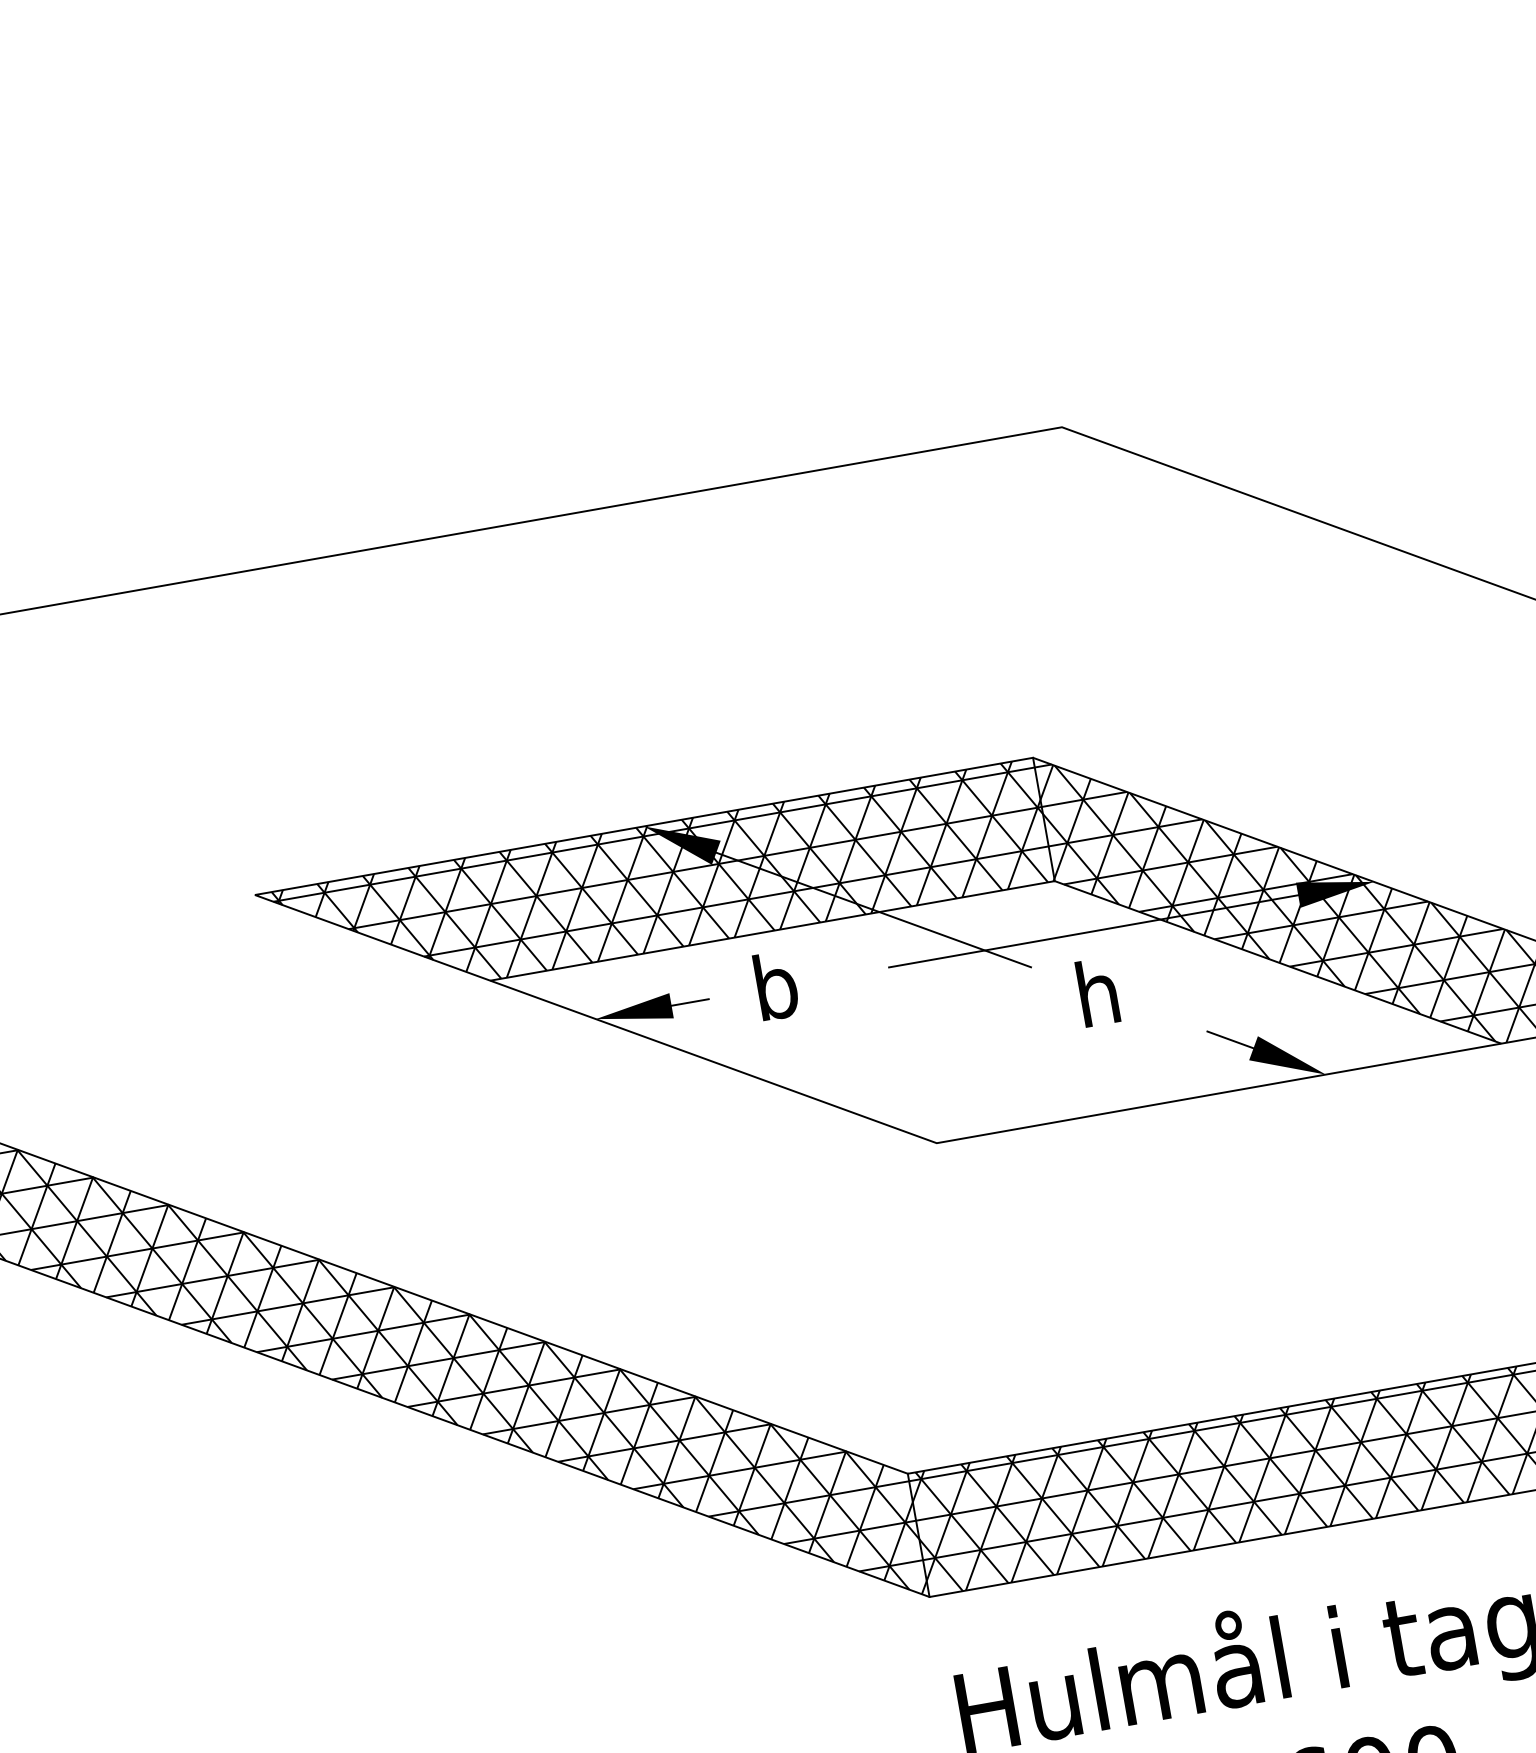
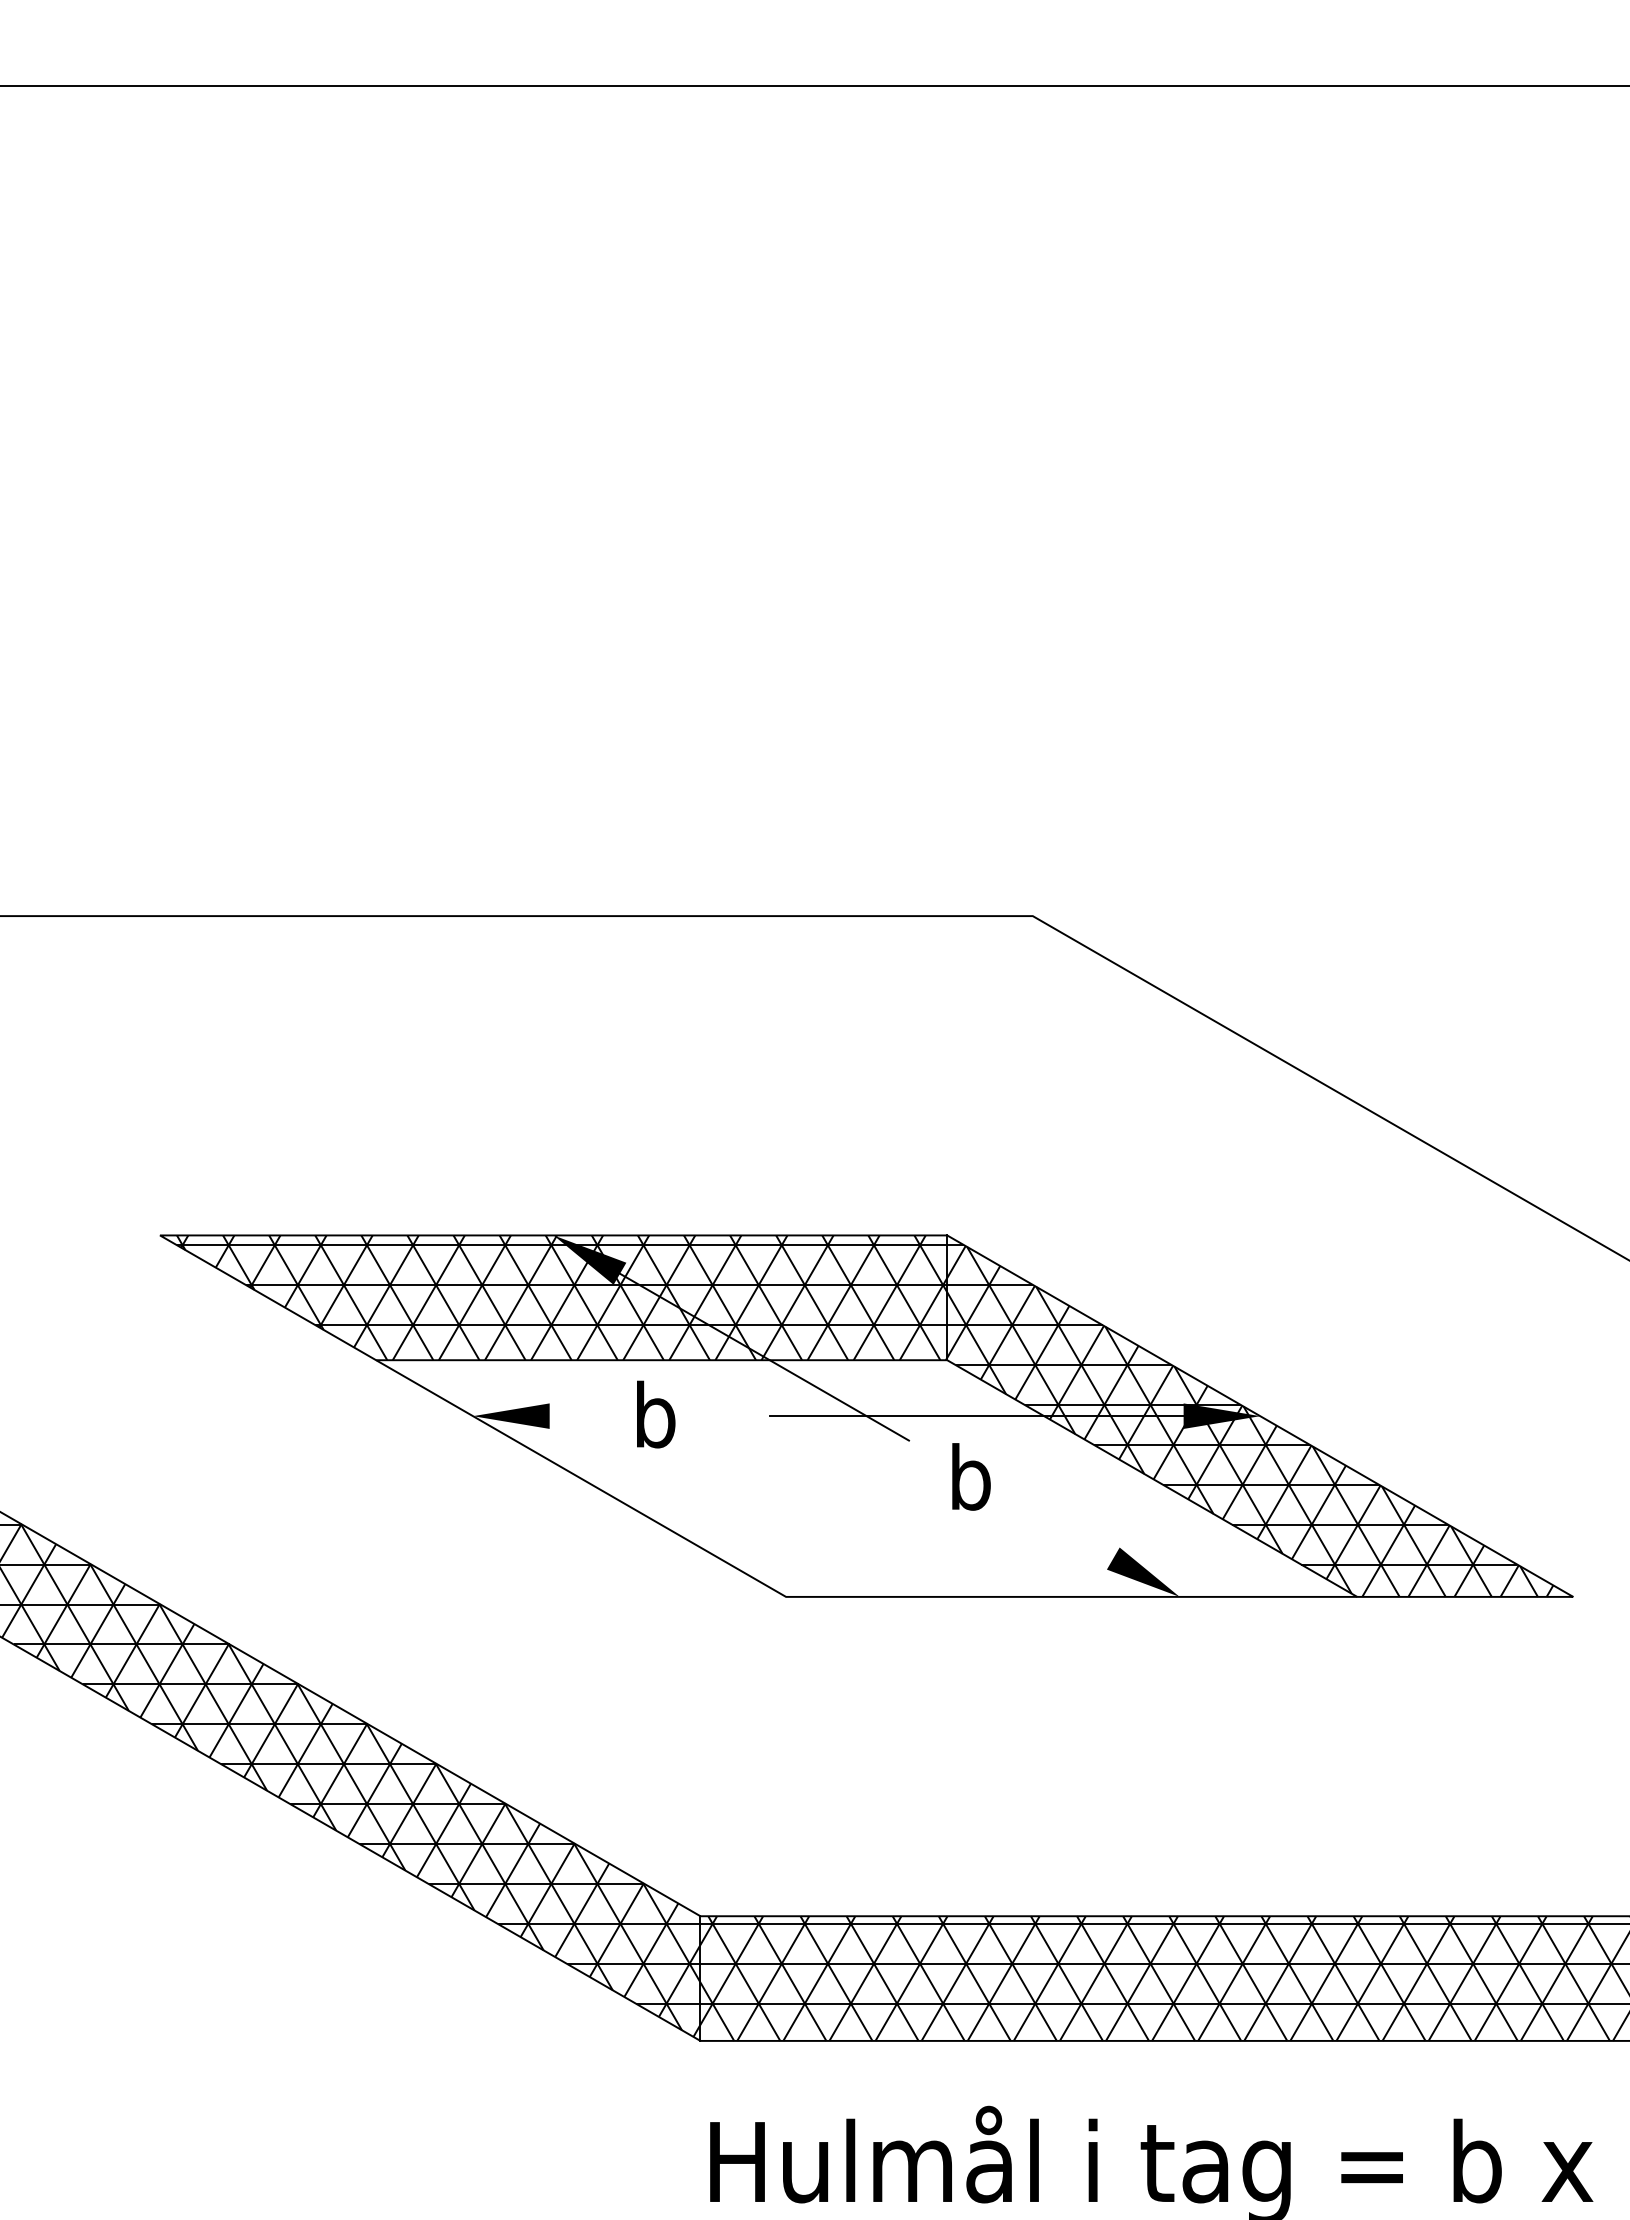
text: (1103, 1000) -> (974, 1485), h -> b
line: (690, 1002) -> (568, 1416), removed
line: (1229, 1040) -> (1091, 1546), removed

